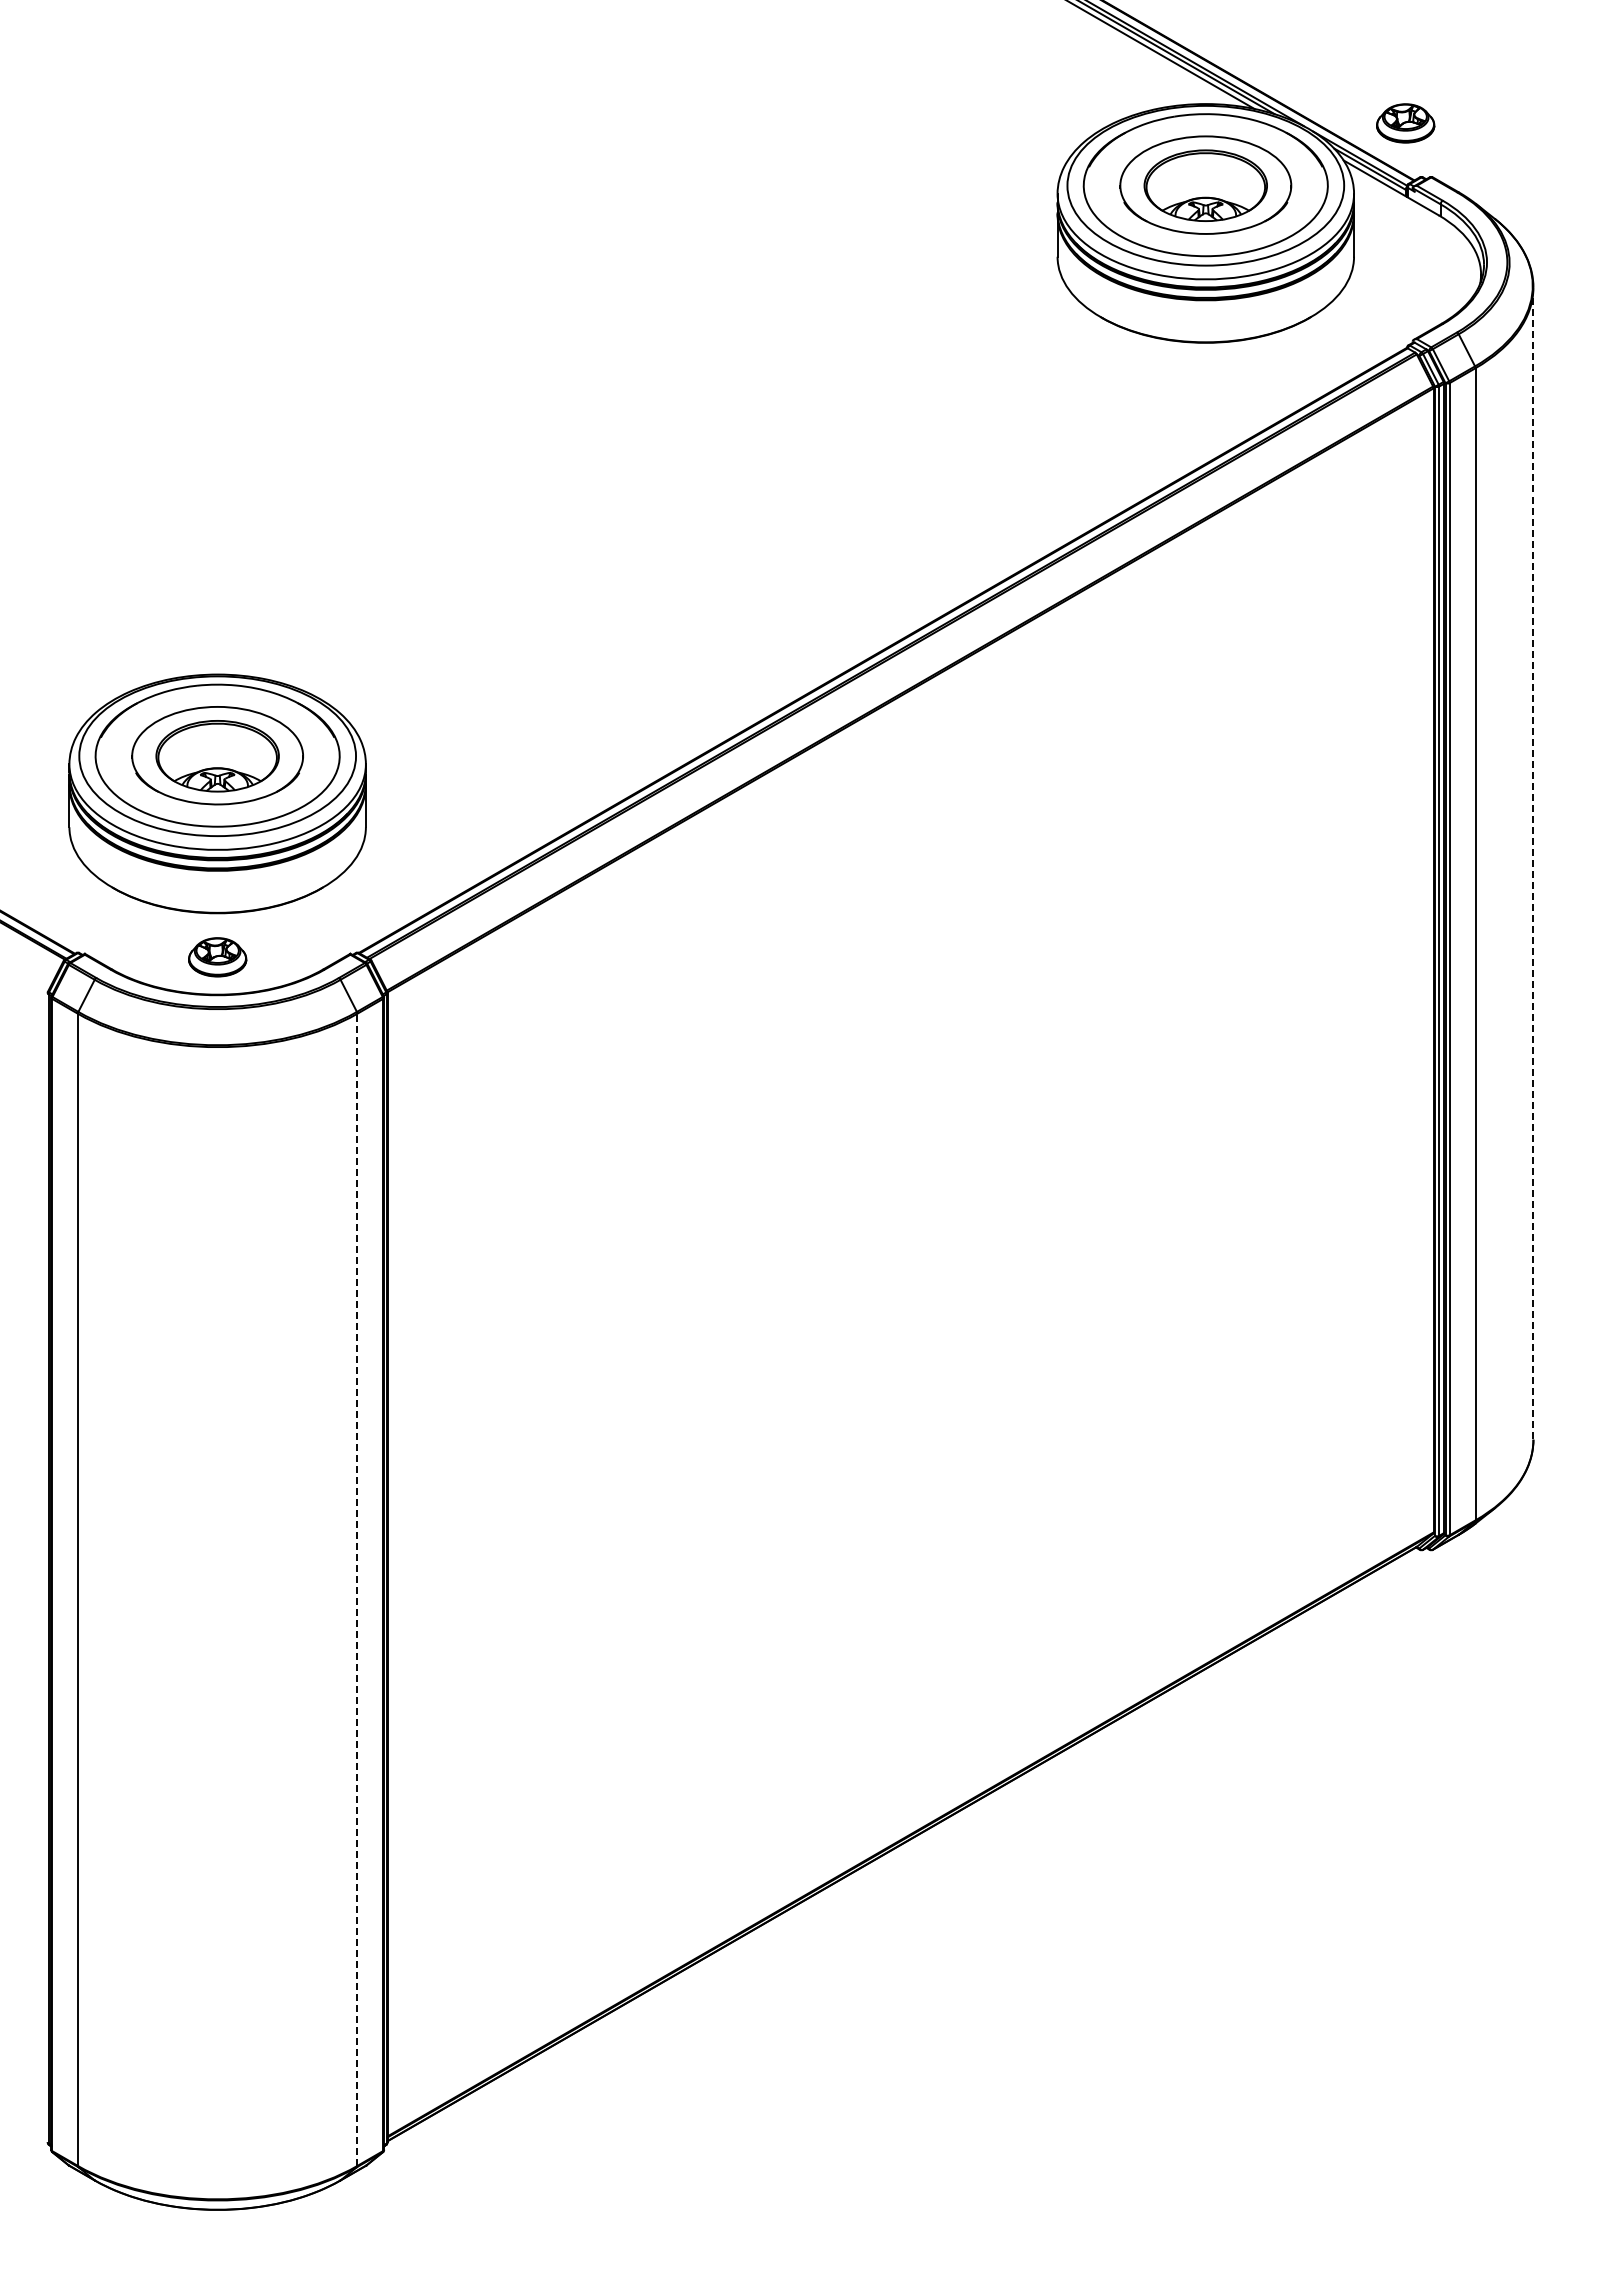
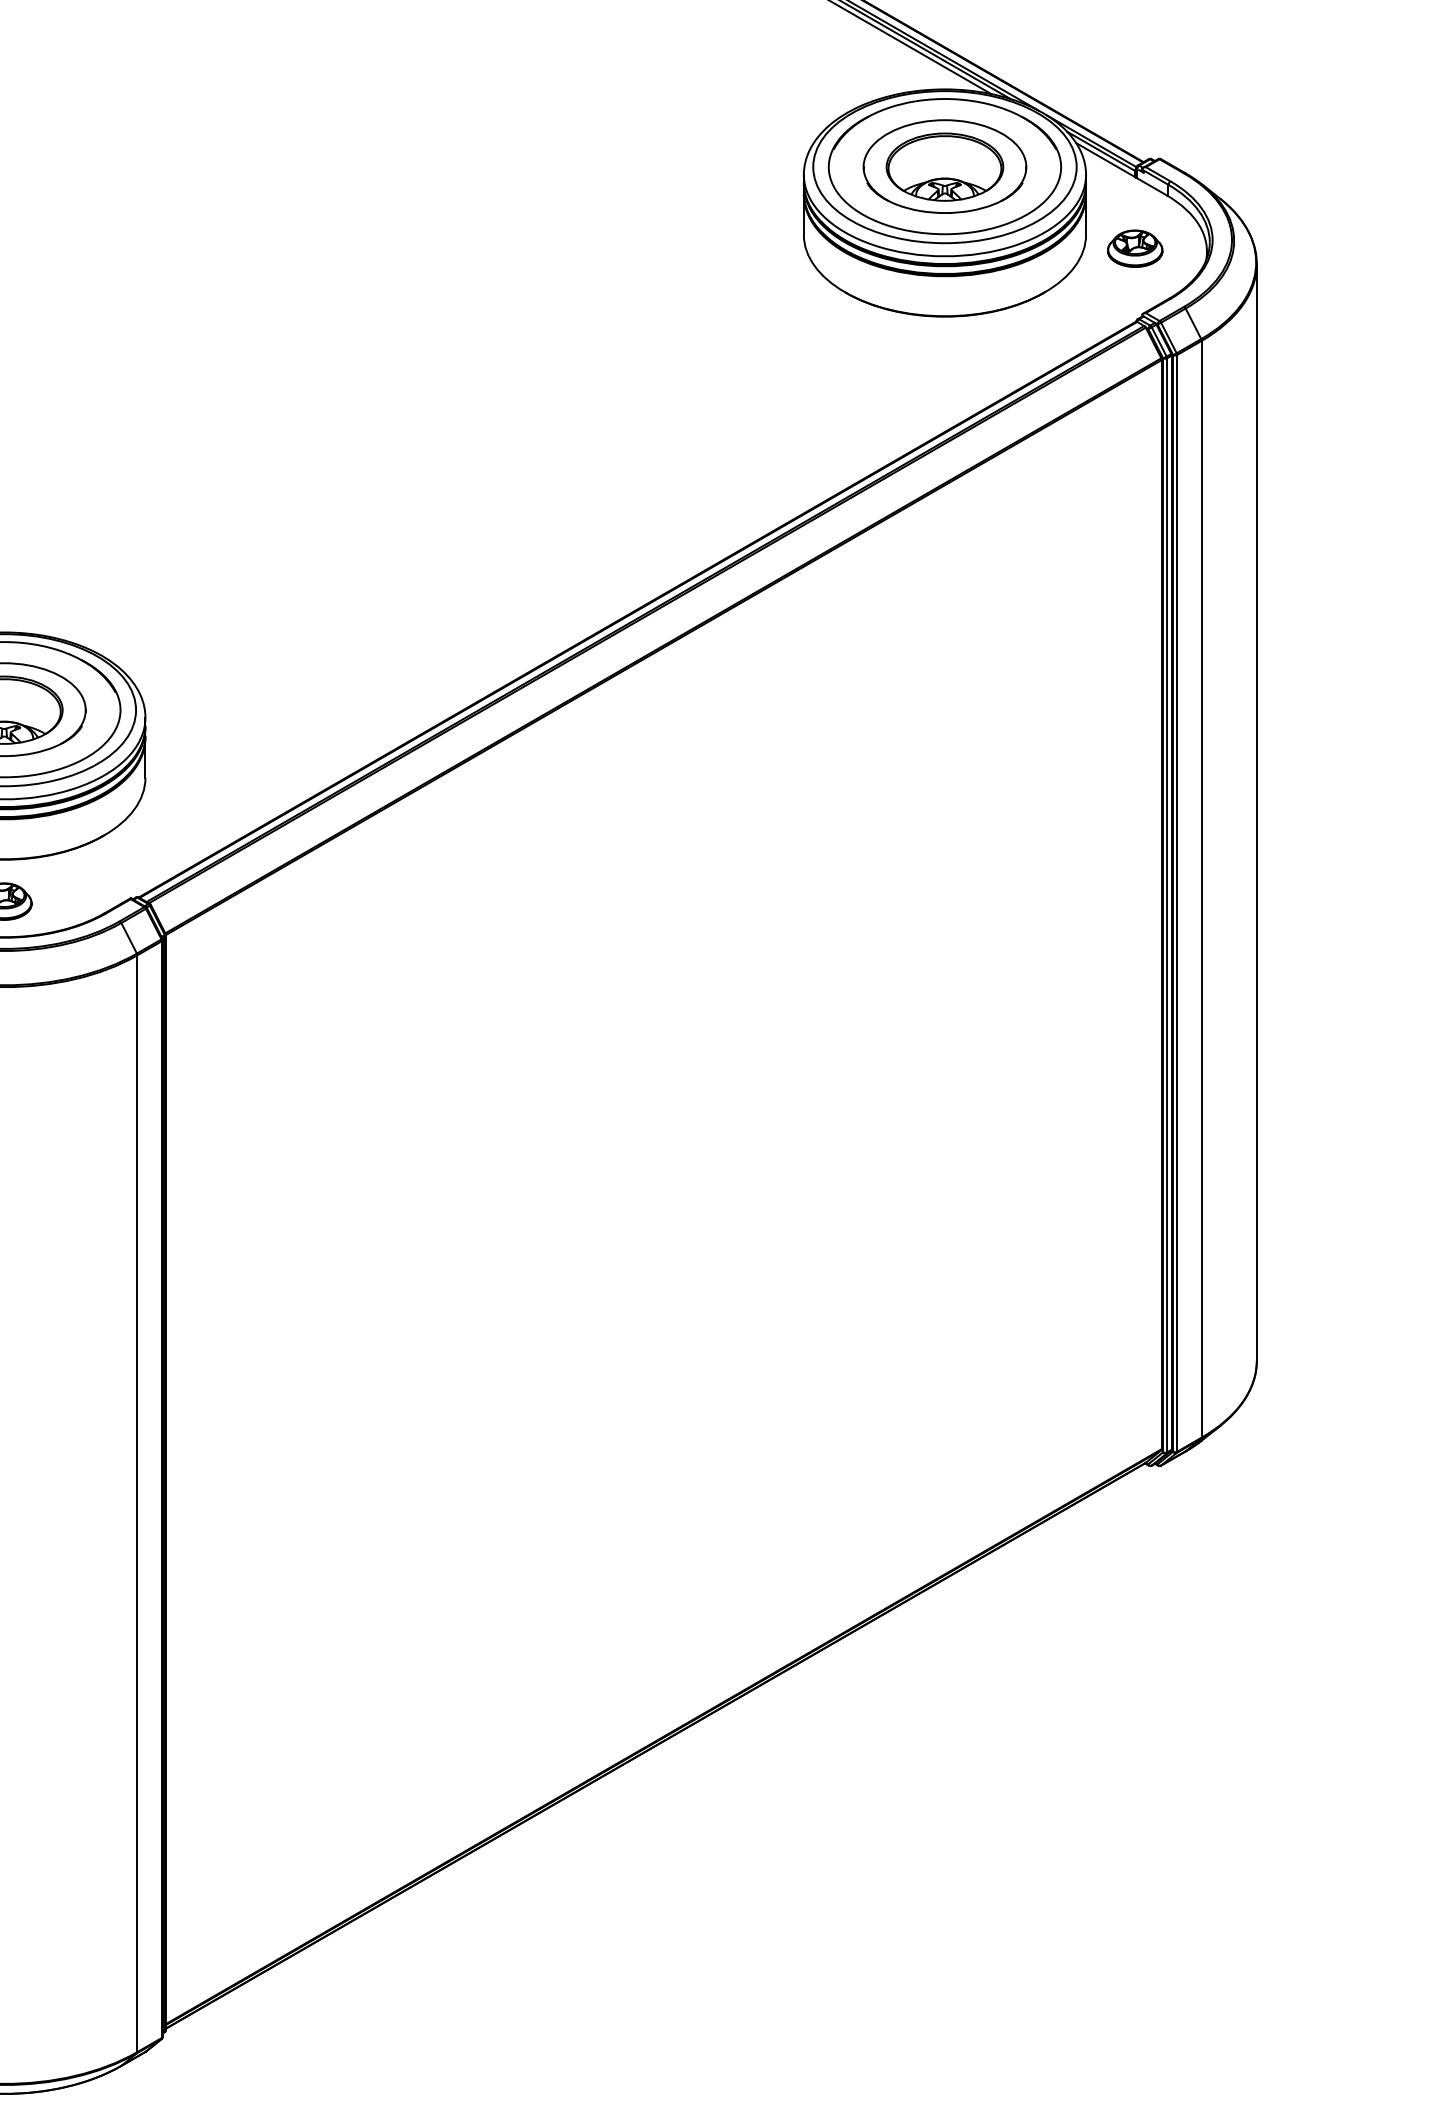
part: (1405, 123) -> (1135, 248), moved
line: (1533, 864) -> (1256, 813), dashed -> solid
line: (357, 1589) -> (137, 1503), dashed -> solid

